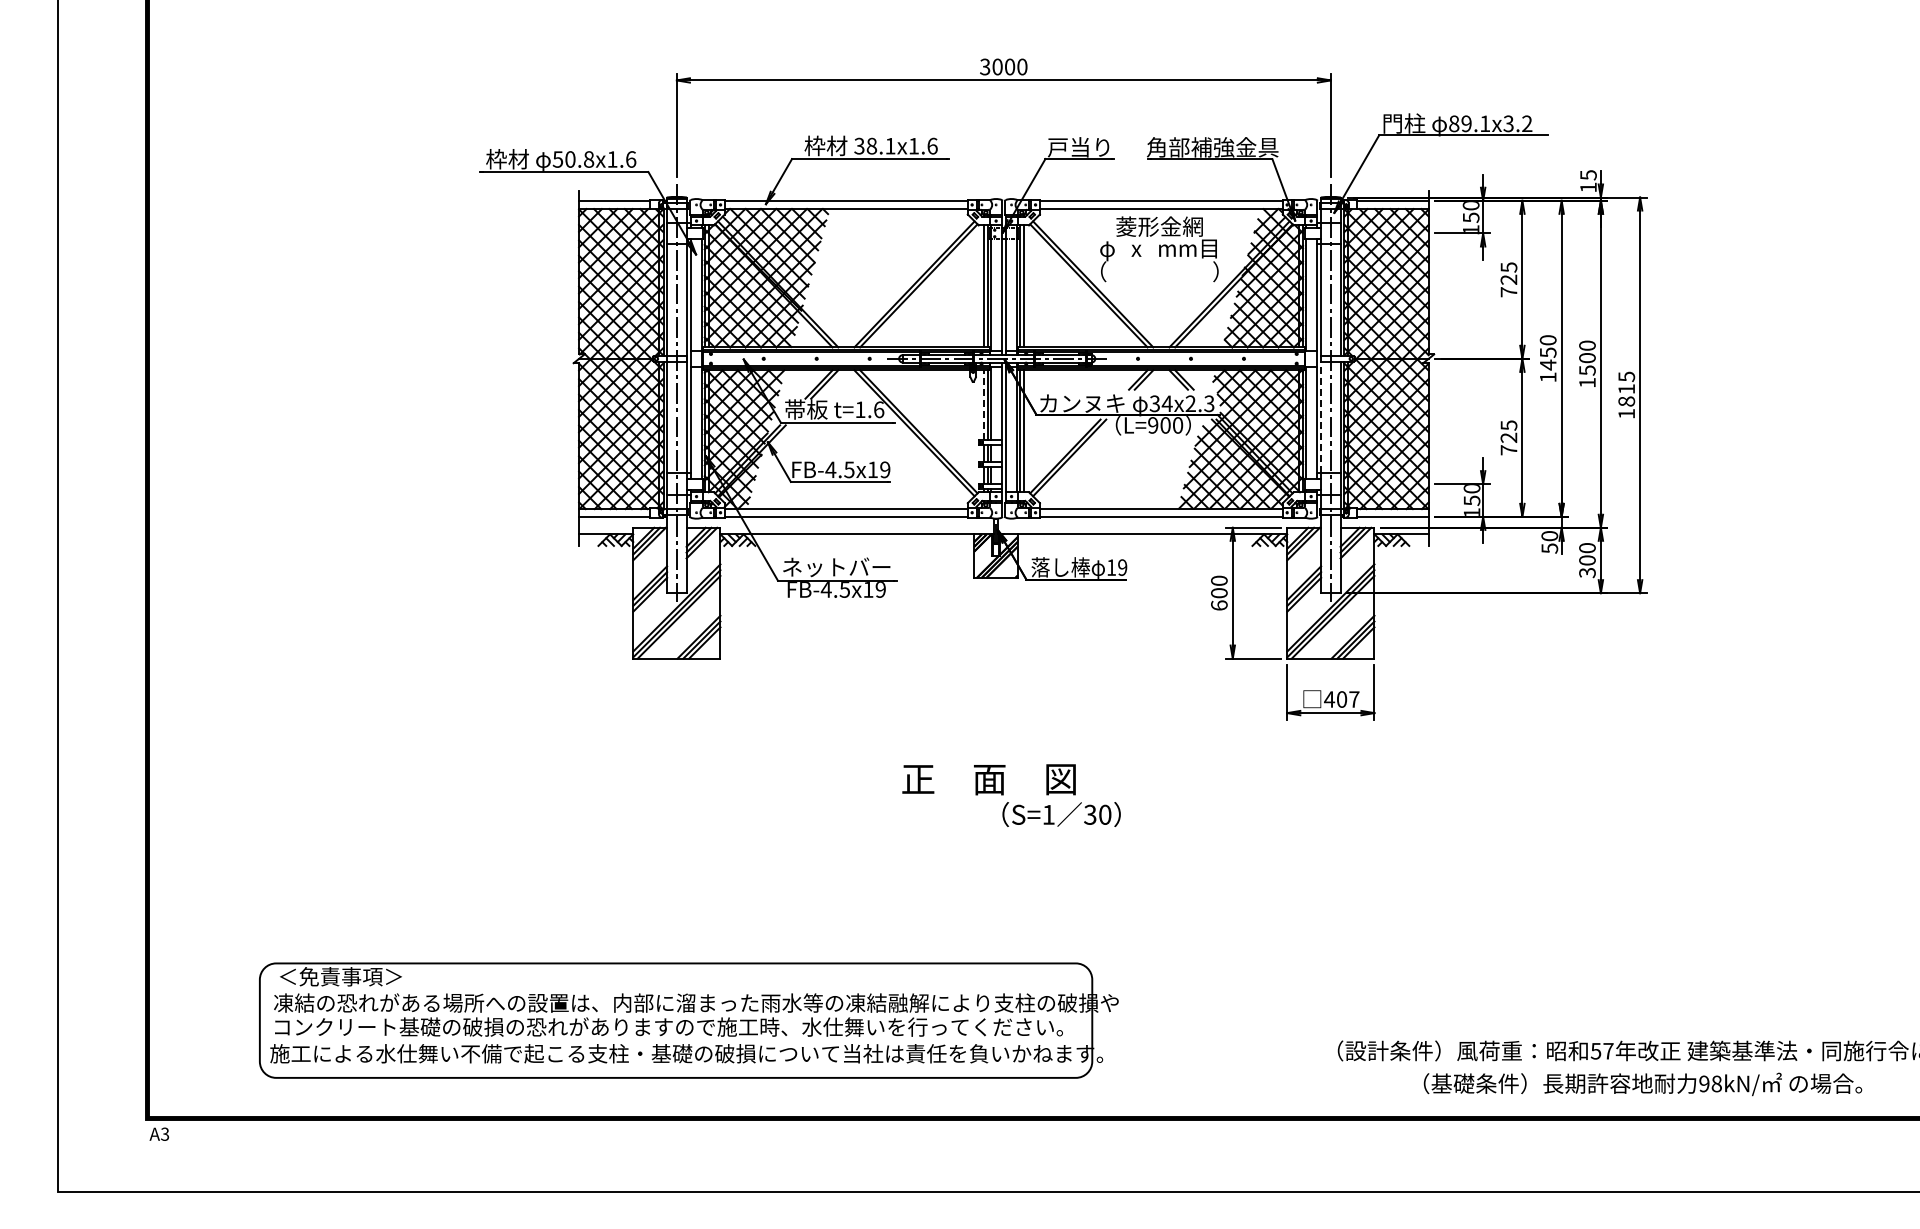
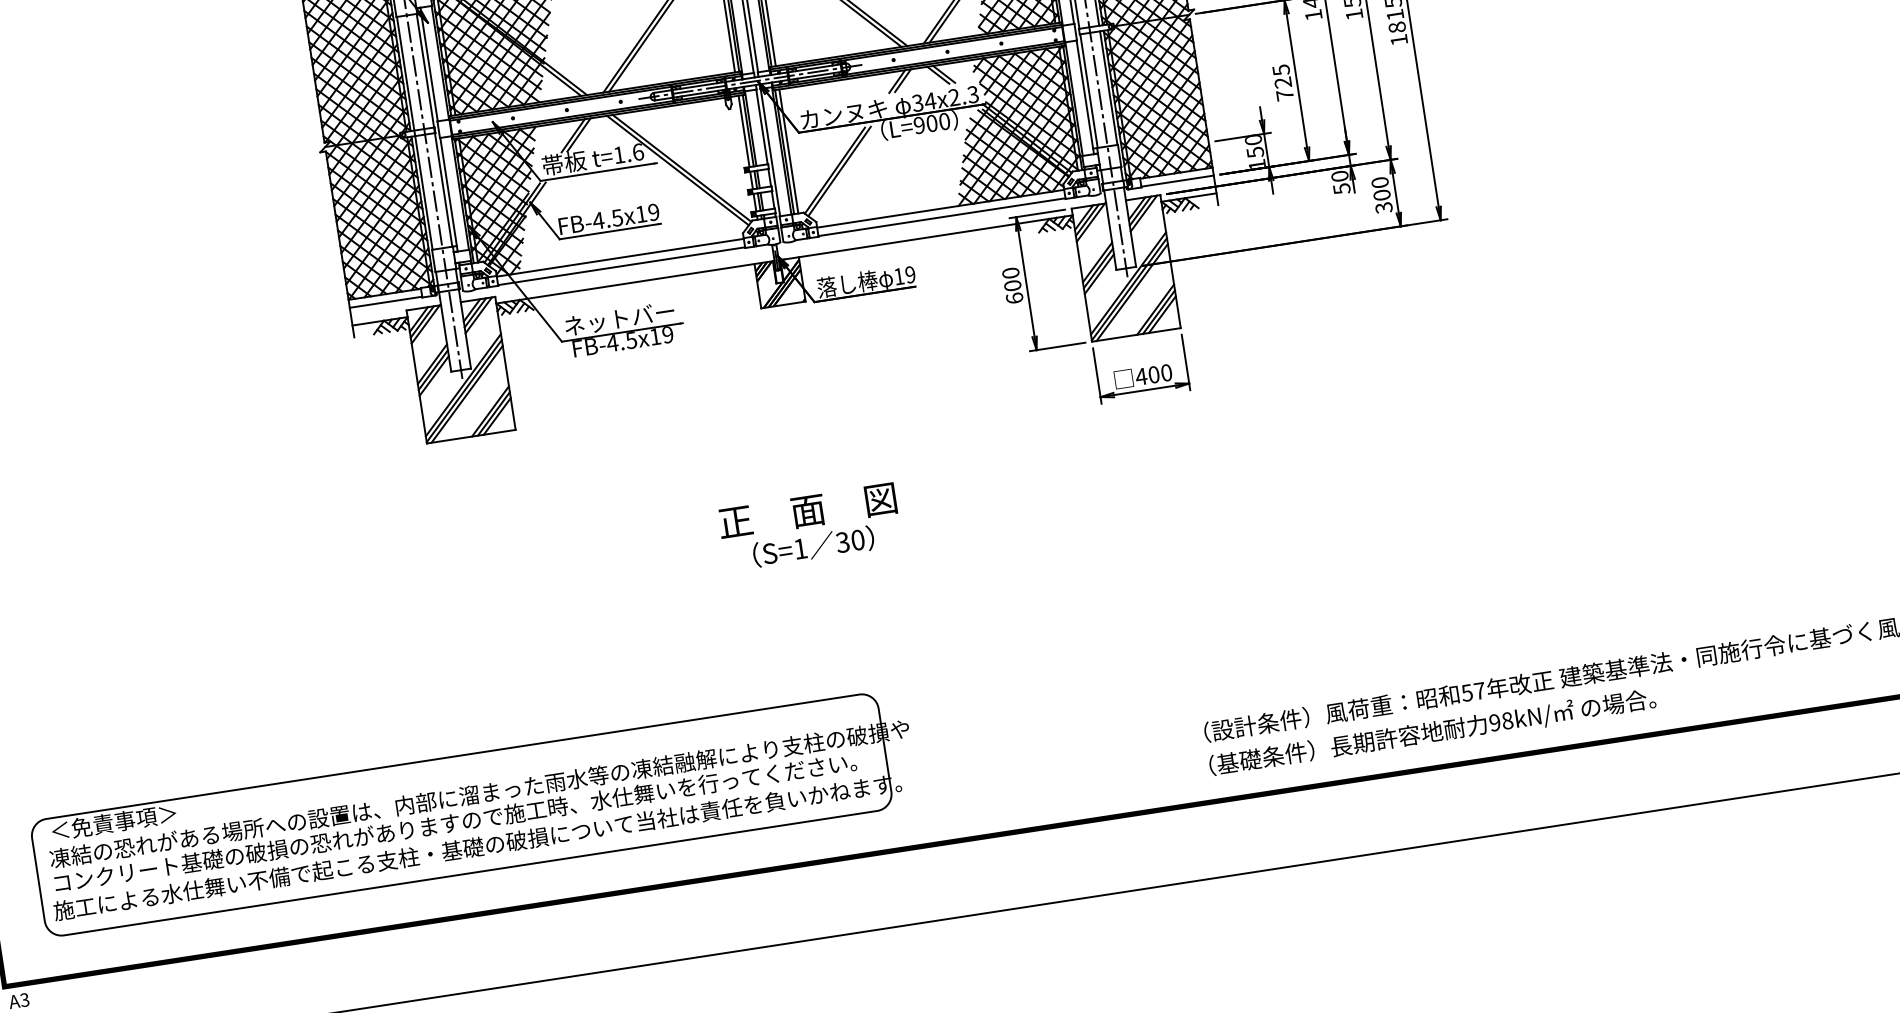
line: (983, 404) -> (743, 130), dashed -> solid
line: (1321, 417) -> (1089, 91), dashed -> solid
text: (1354, 699) -> (1166, 372), 407 -> 400
text: (1061, 814) -> (813, 546), moved
part: (688, 1020) -> (474, 812), moved
text: (1642, 1084) -> (1432, 732), moved

